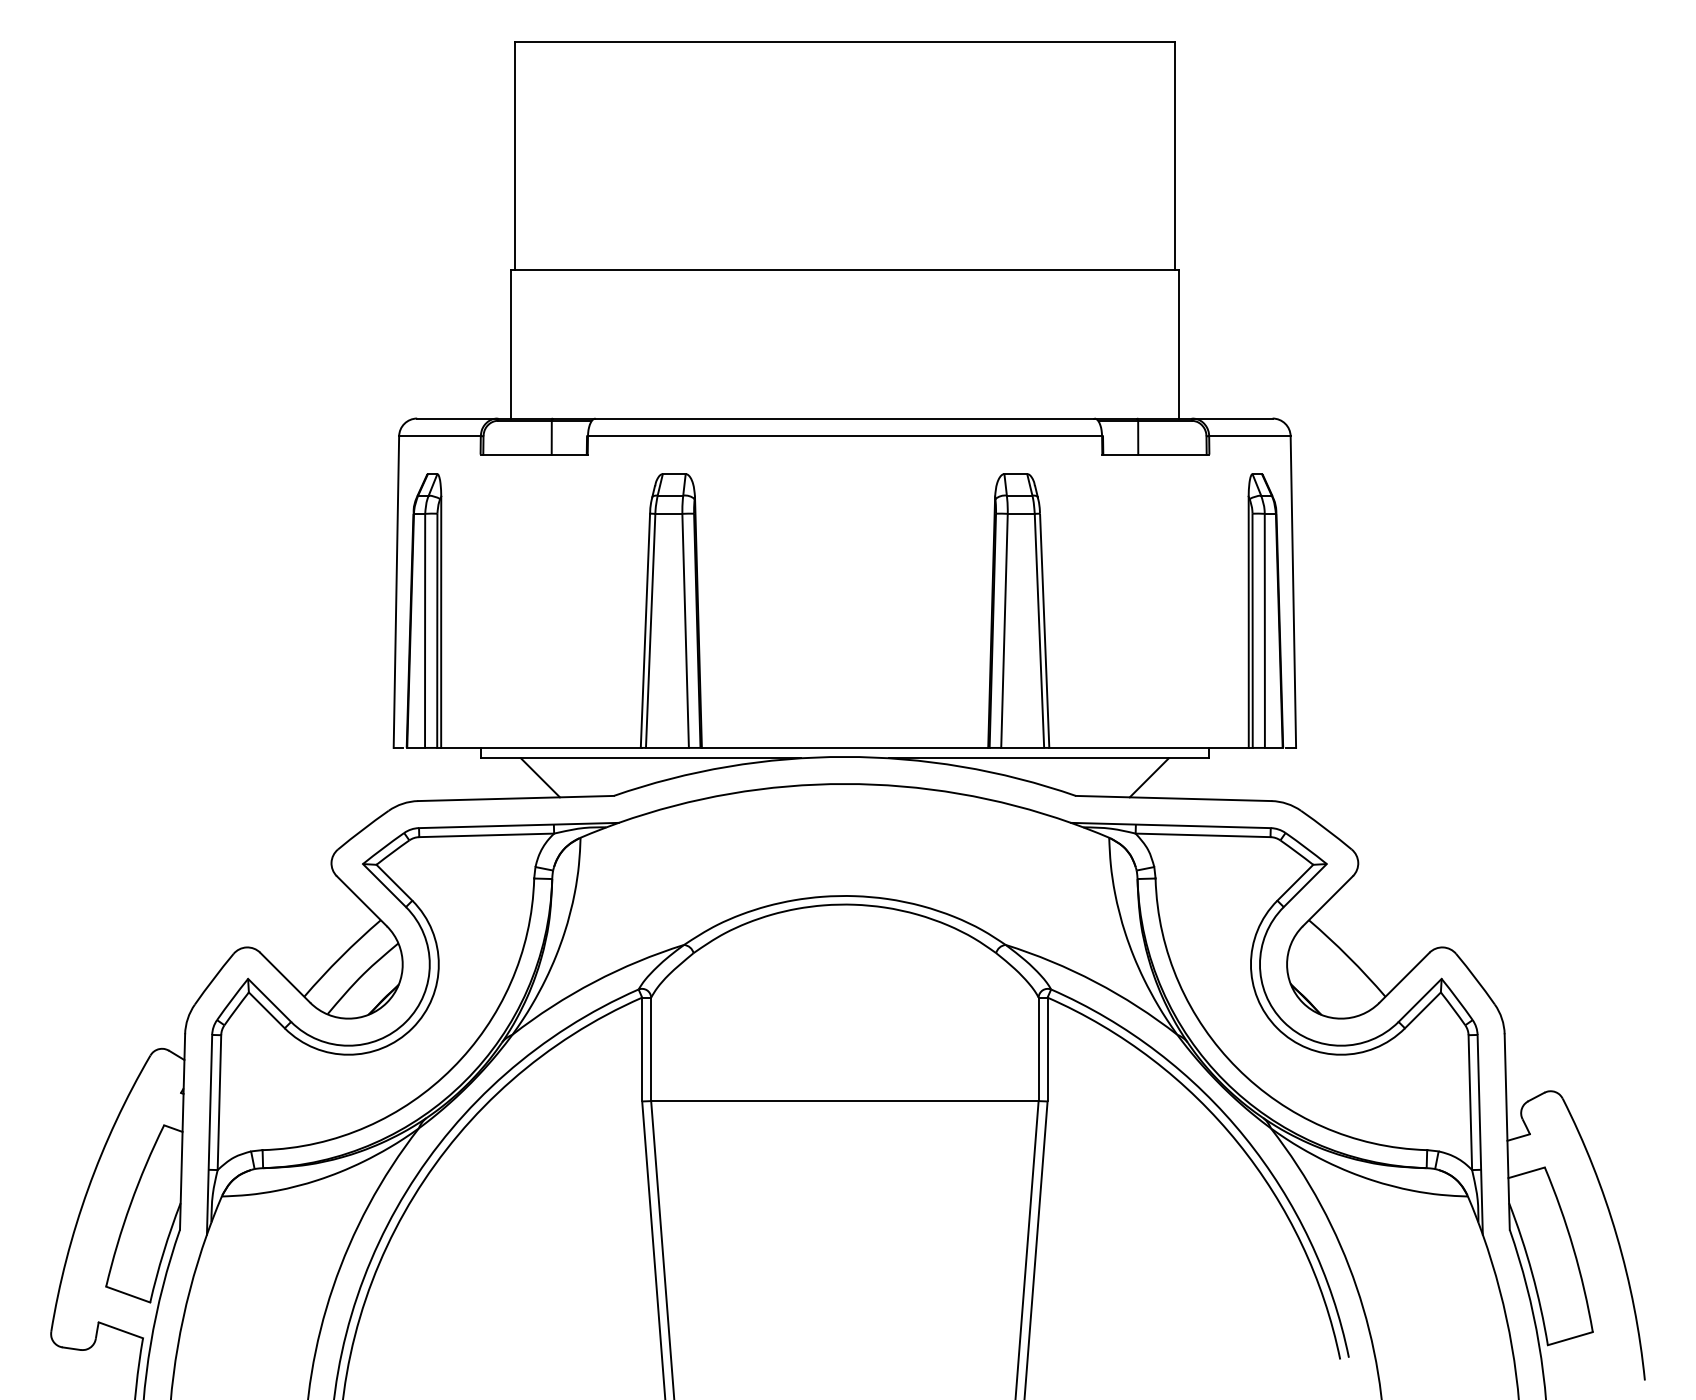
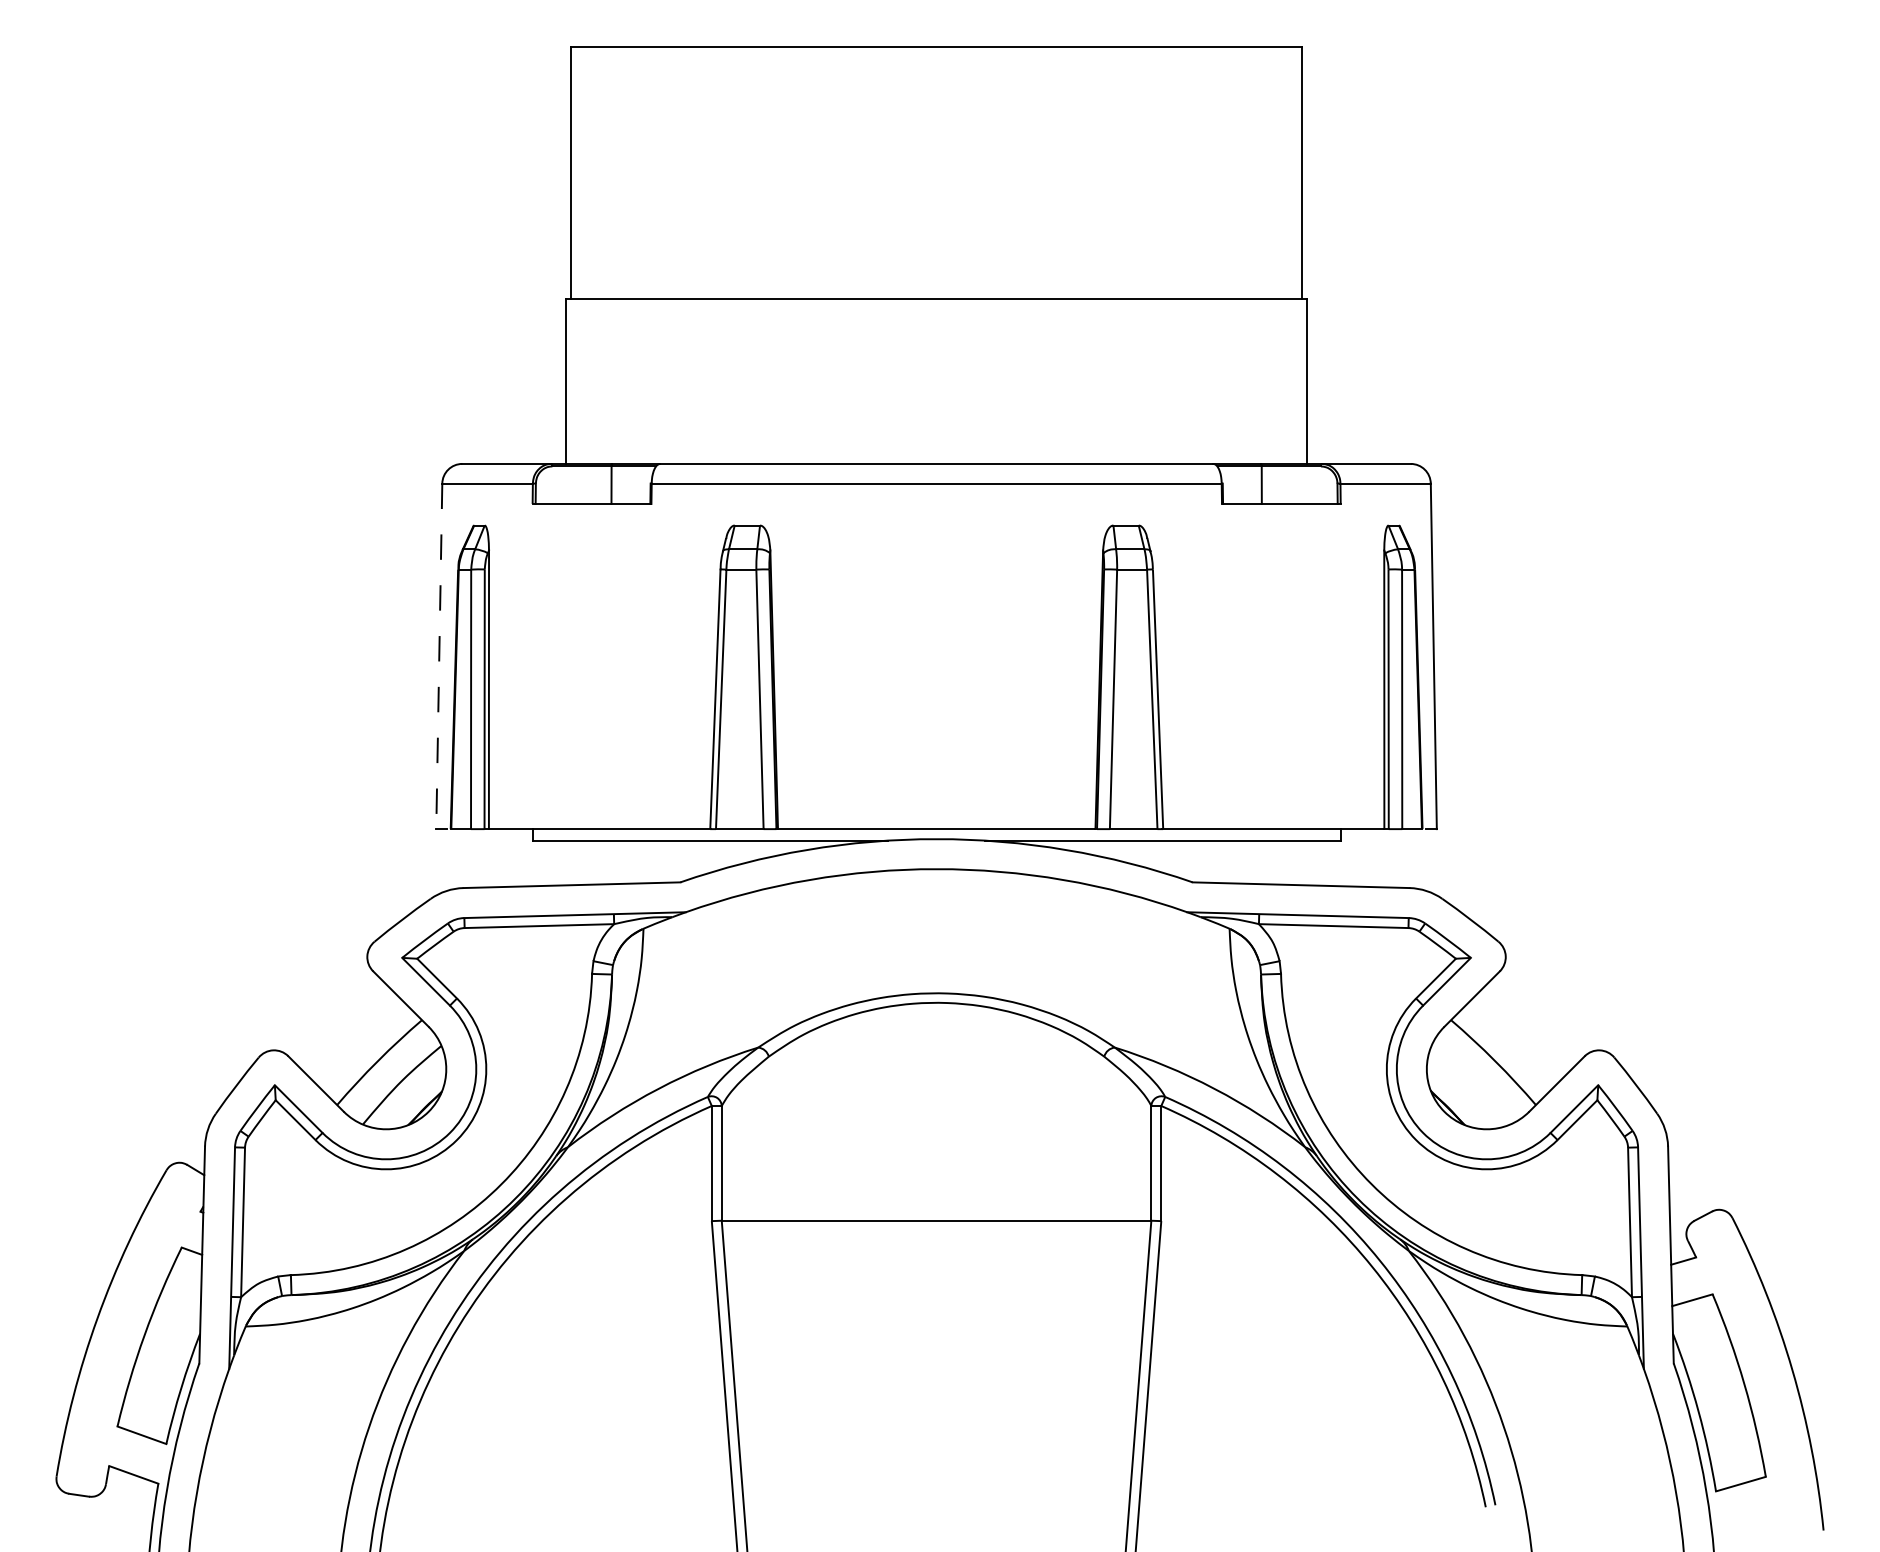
line: (396, 592) -> (439, 656), solid -> dashed
line: (540, 777) -> (598, 861), removed
line: (1148, 777) -> (1273, 861), removed

